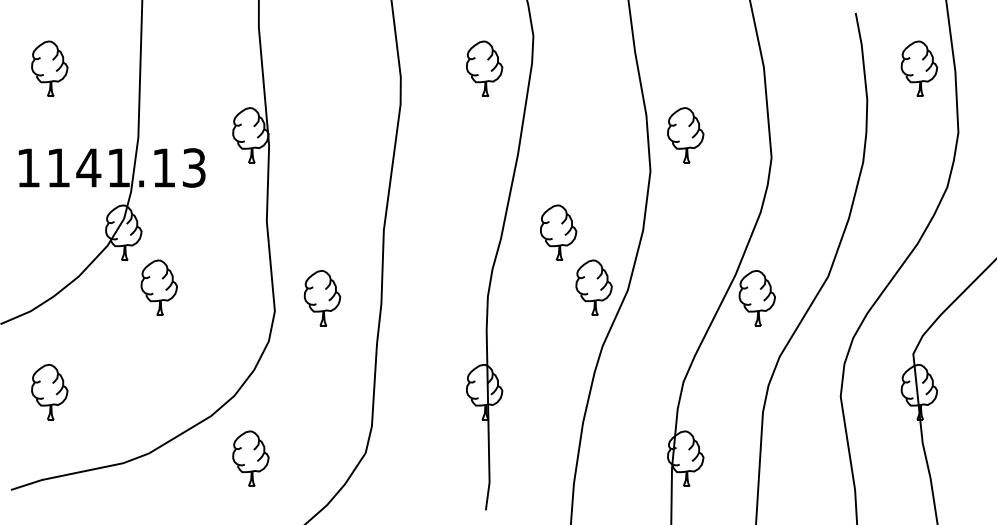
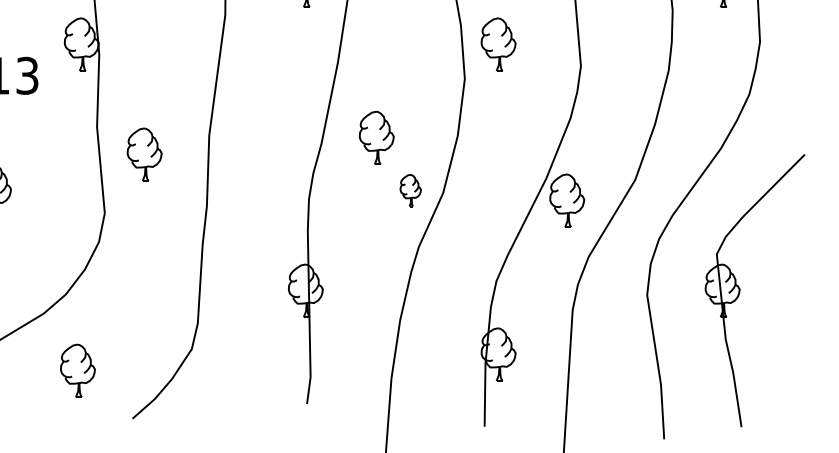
part: (593, 287) -> (410, 190), size x0.6
part: (322, 298) -> (144, 154), moved
part: (250, 458) -> (77, 370), moved

